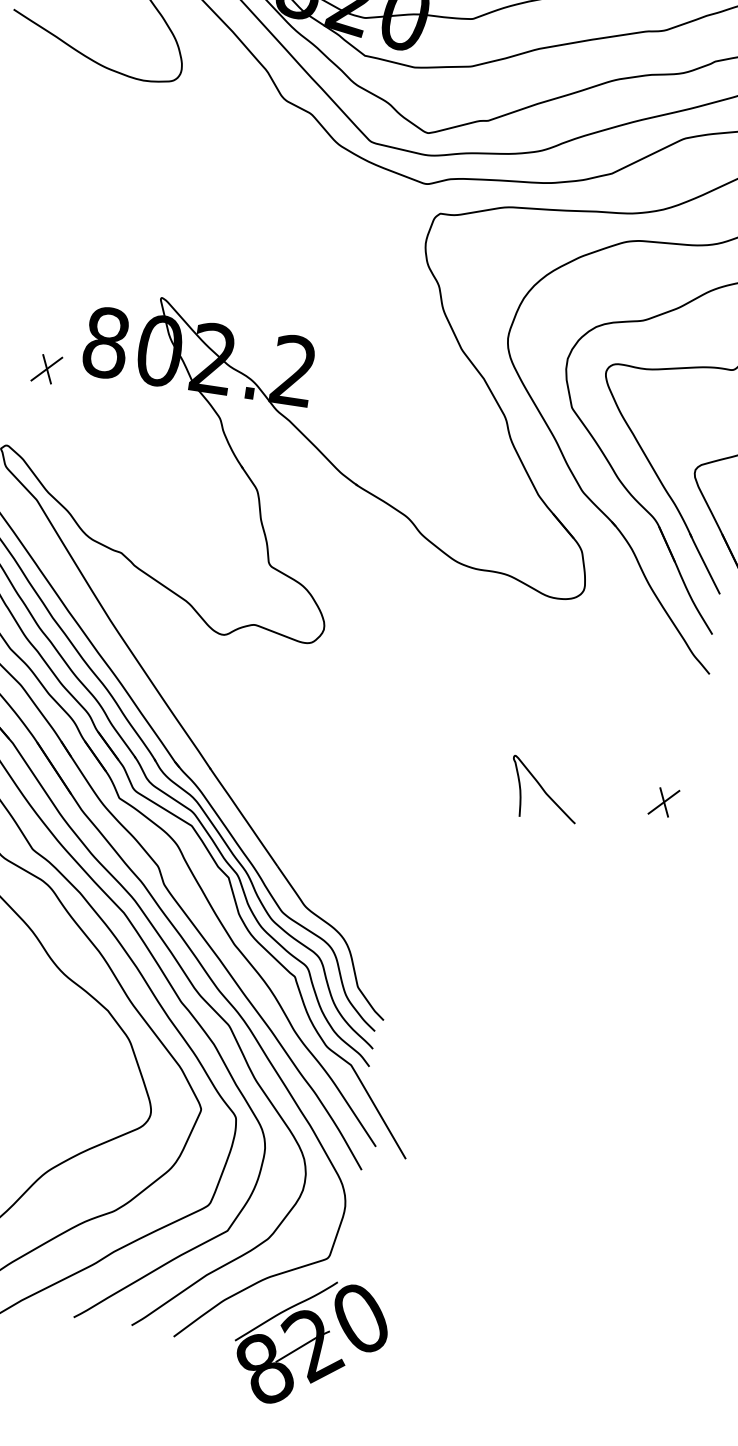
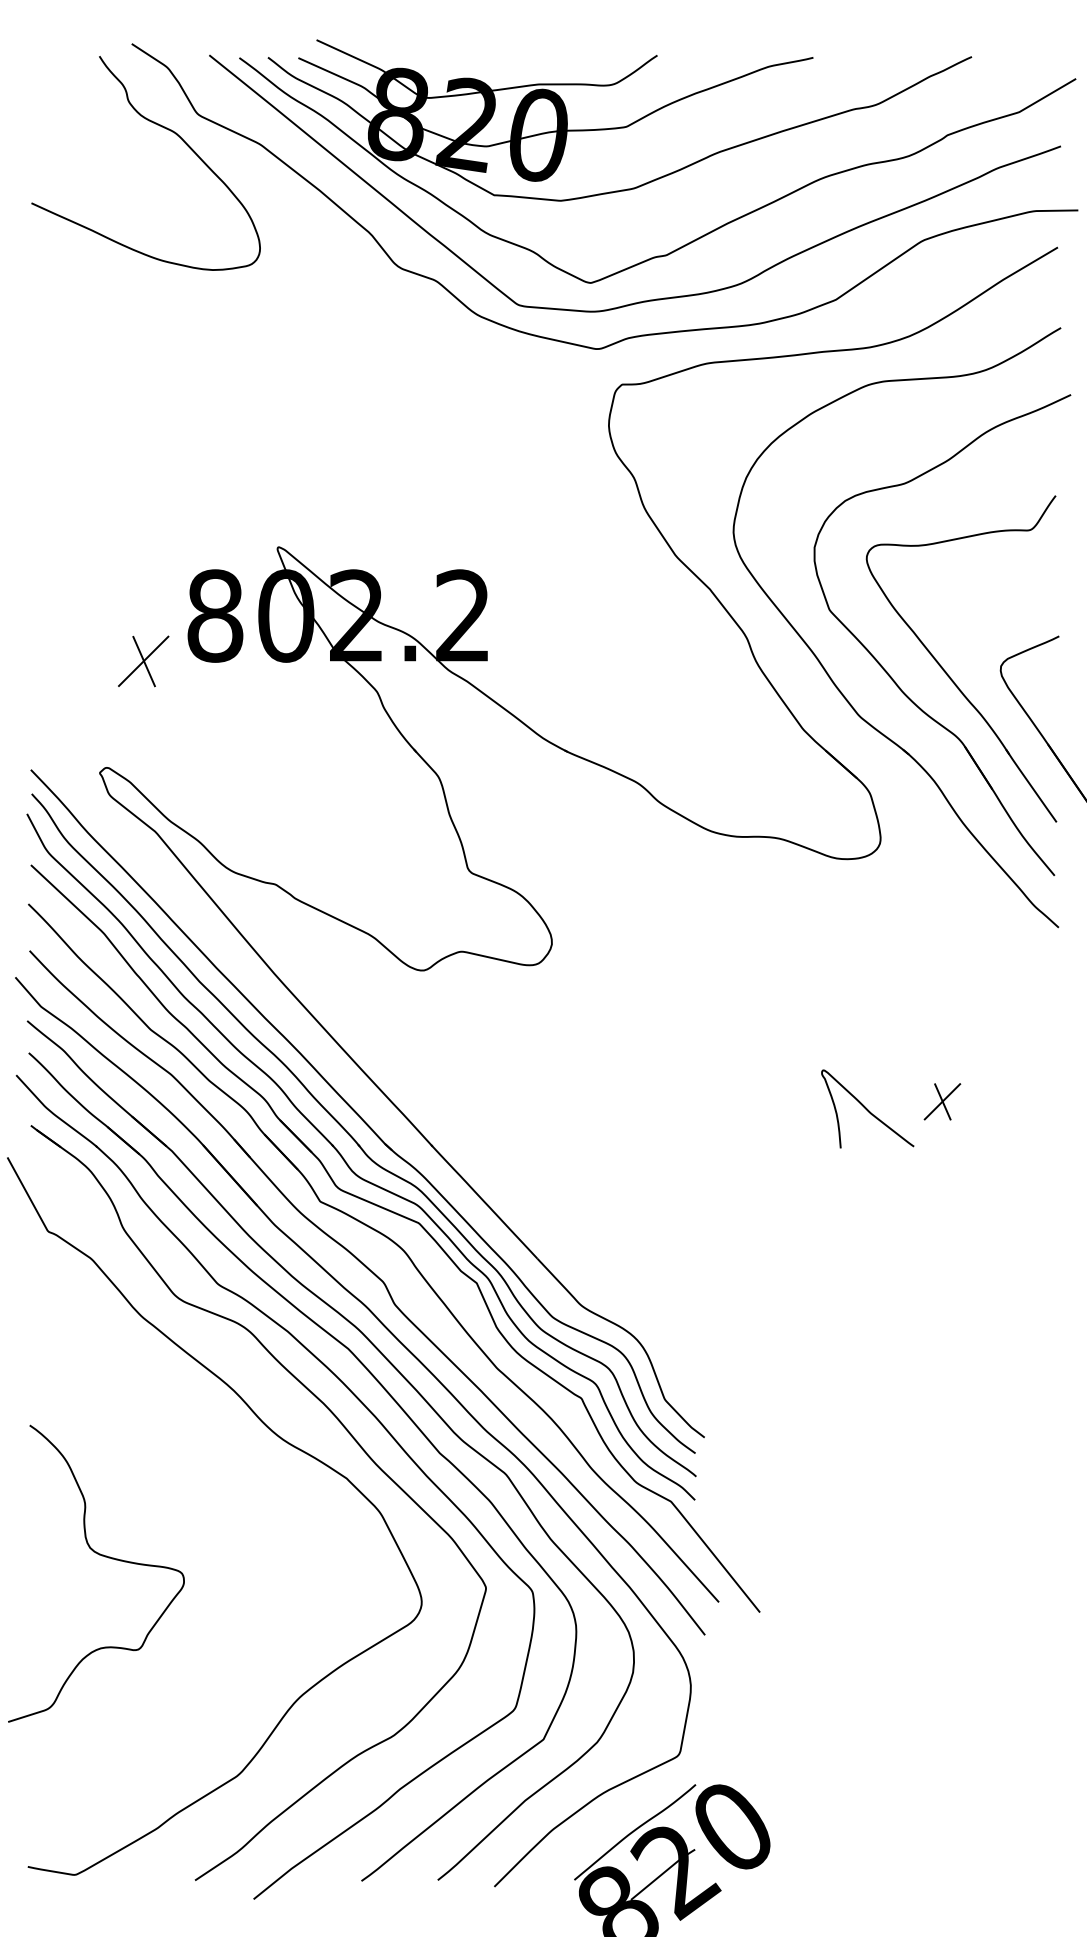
part: (46, 369) -> (143, 661), size x1.4
part: (664, 802) -> (942, 1101), moved

